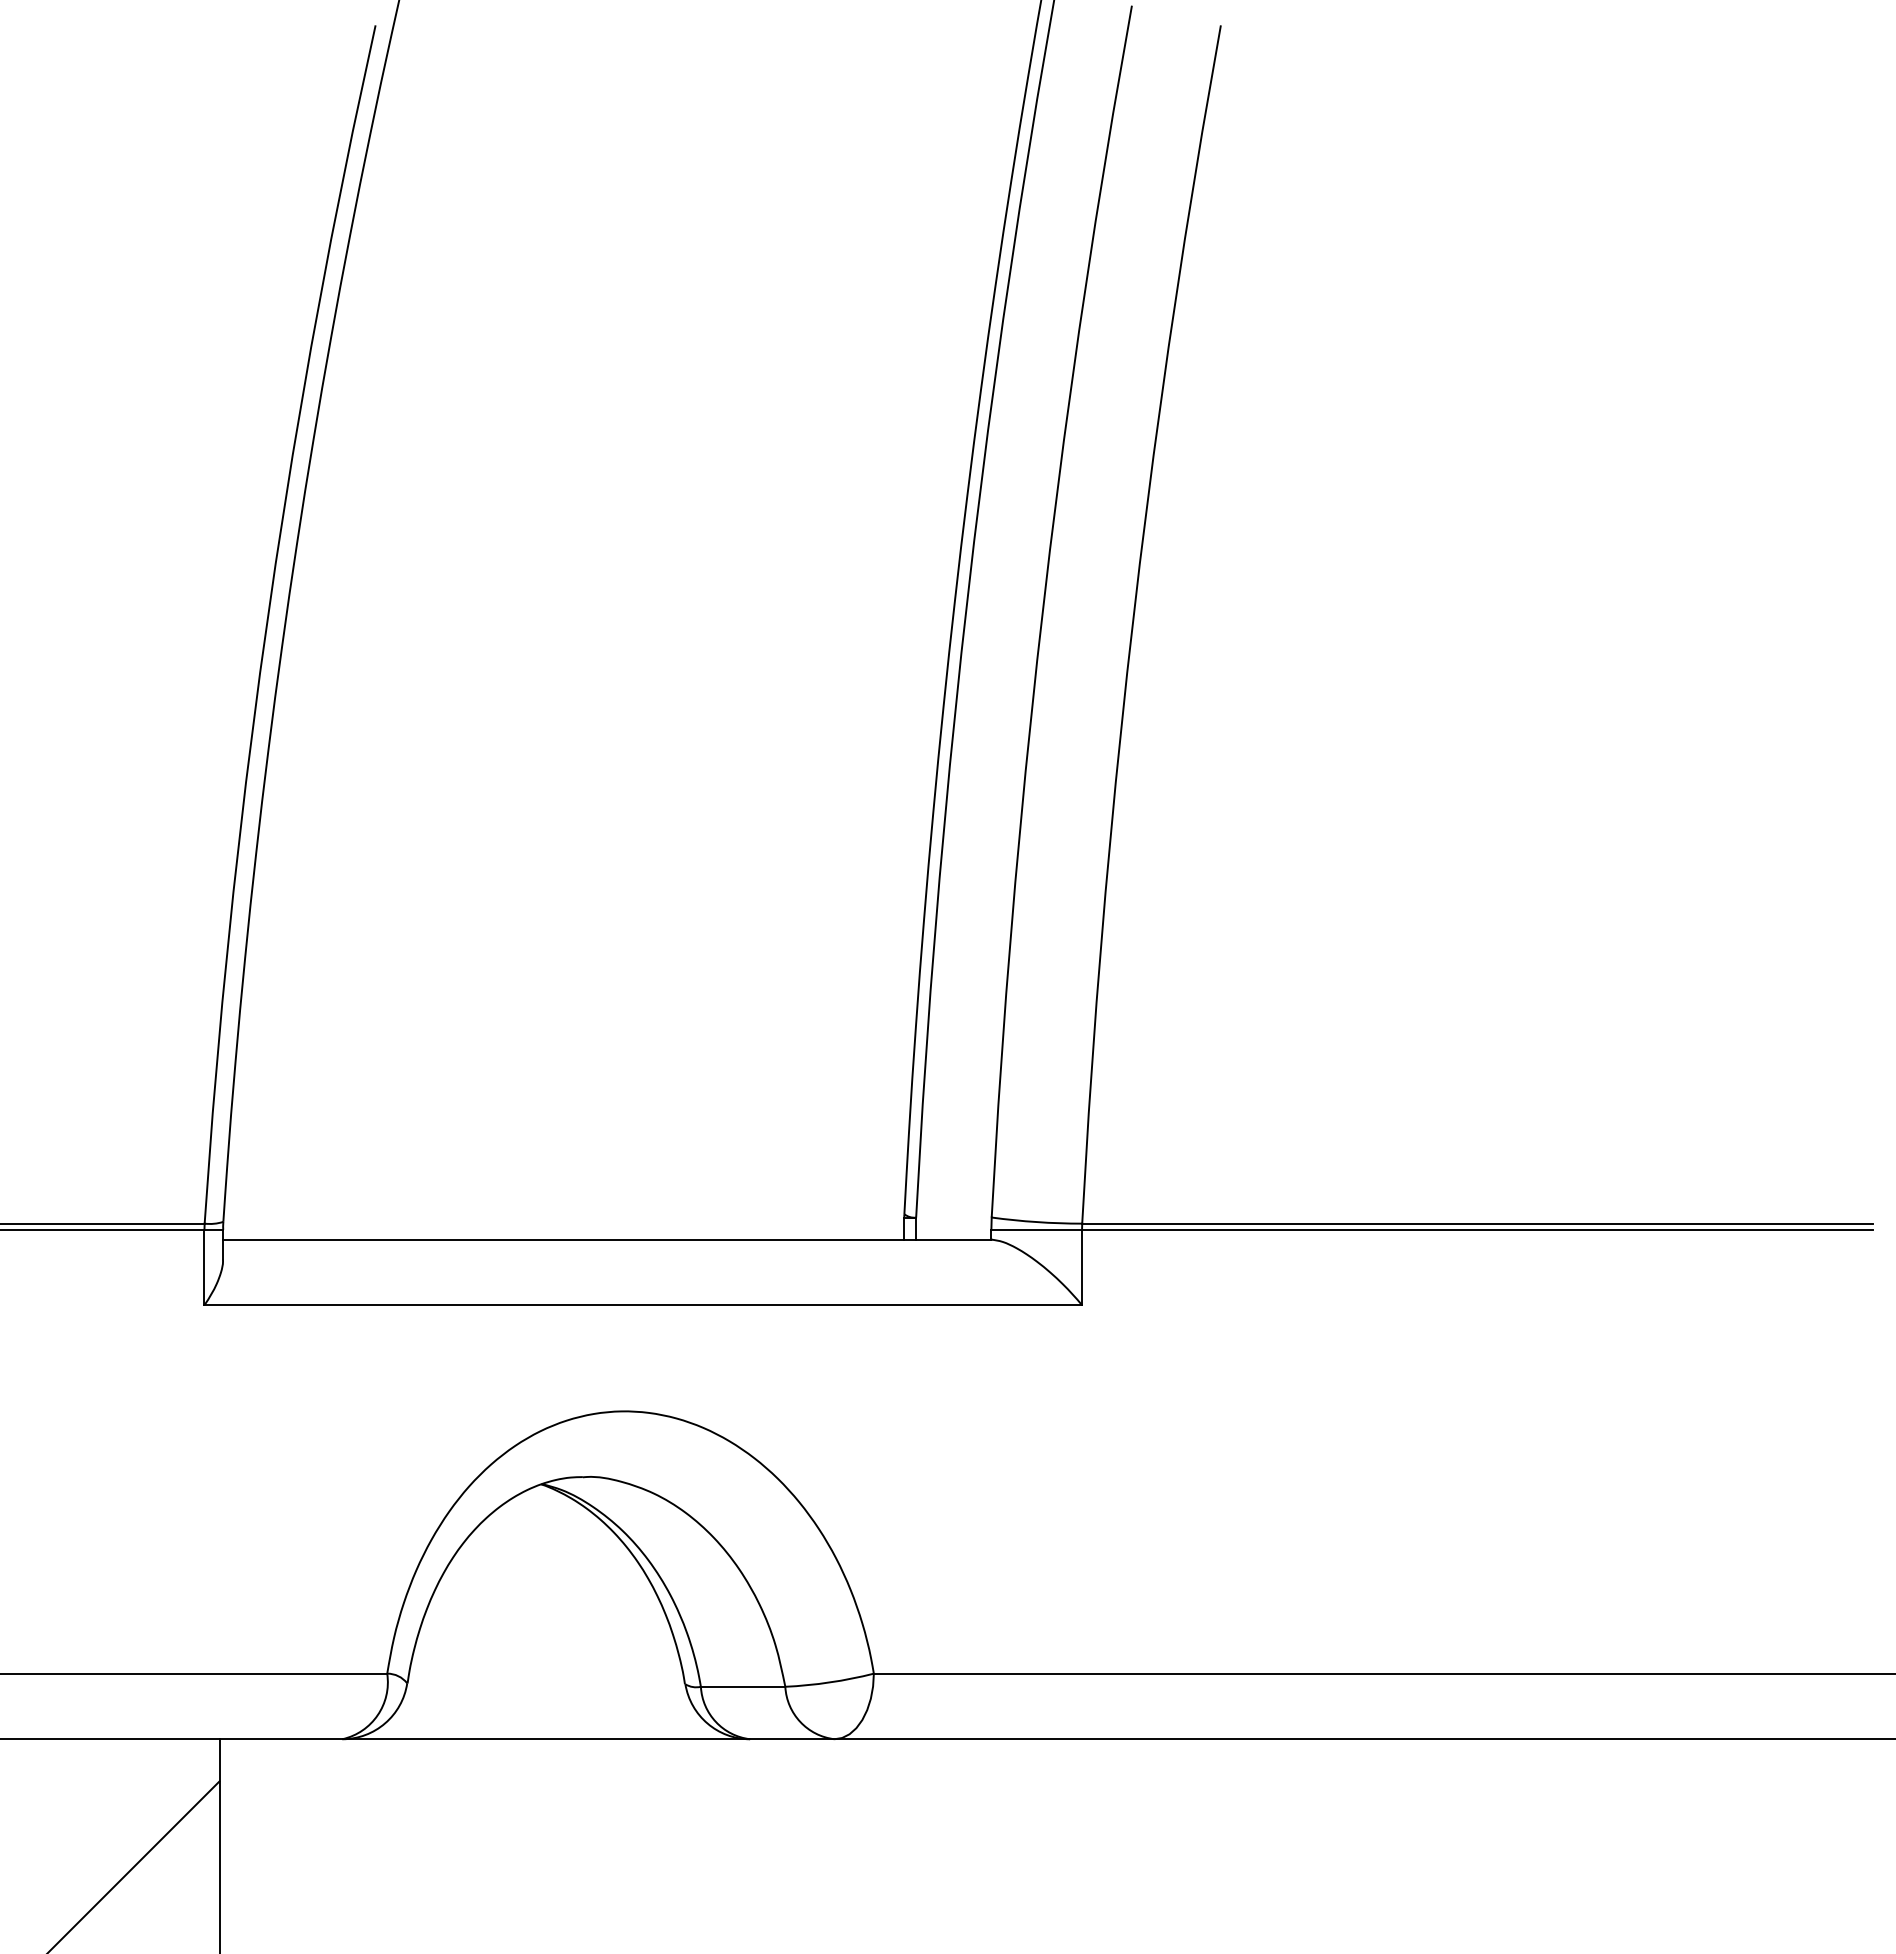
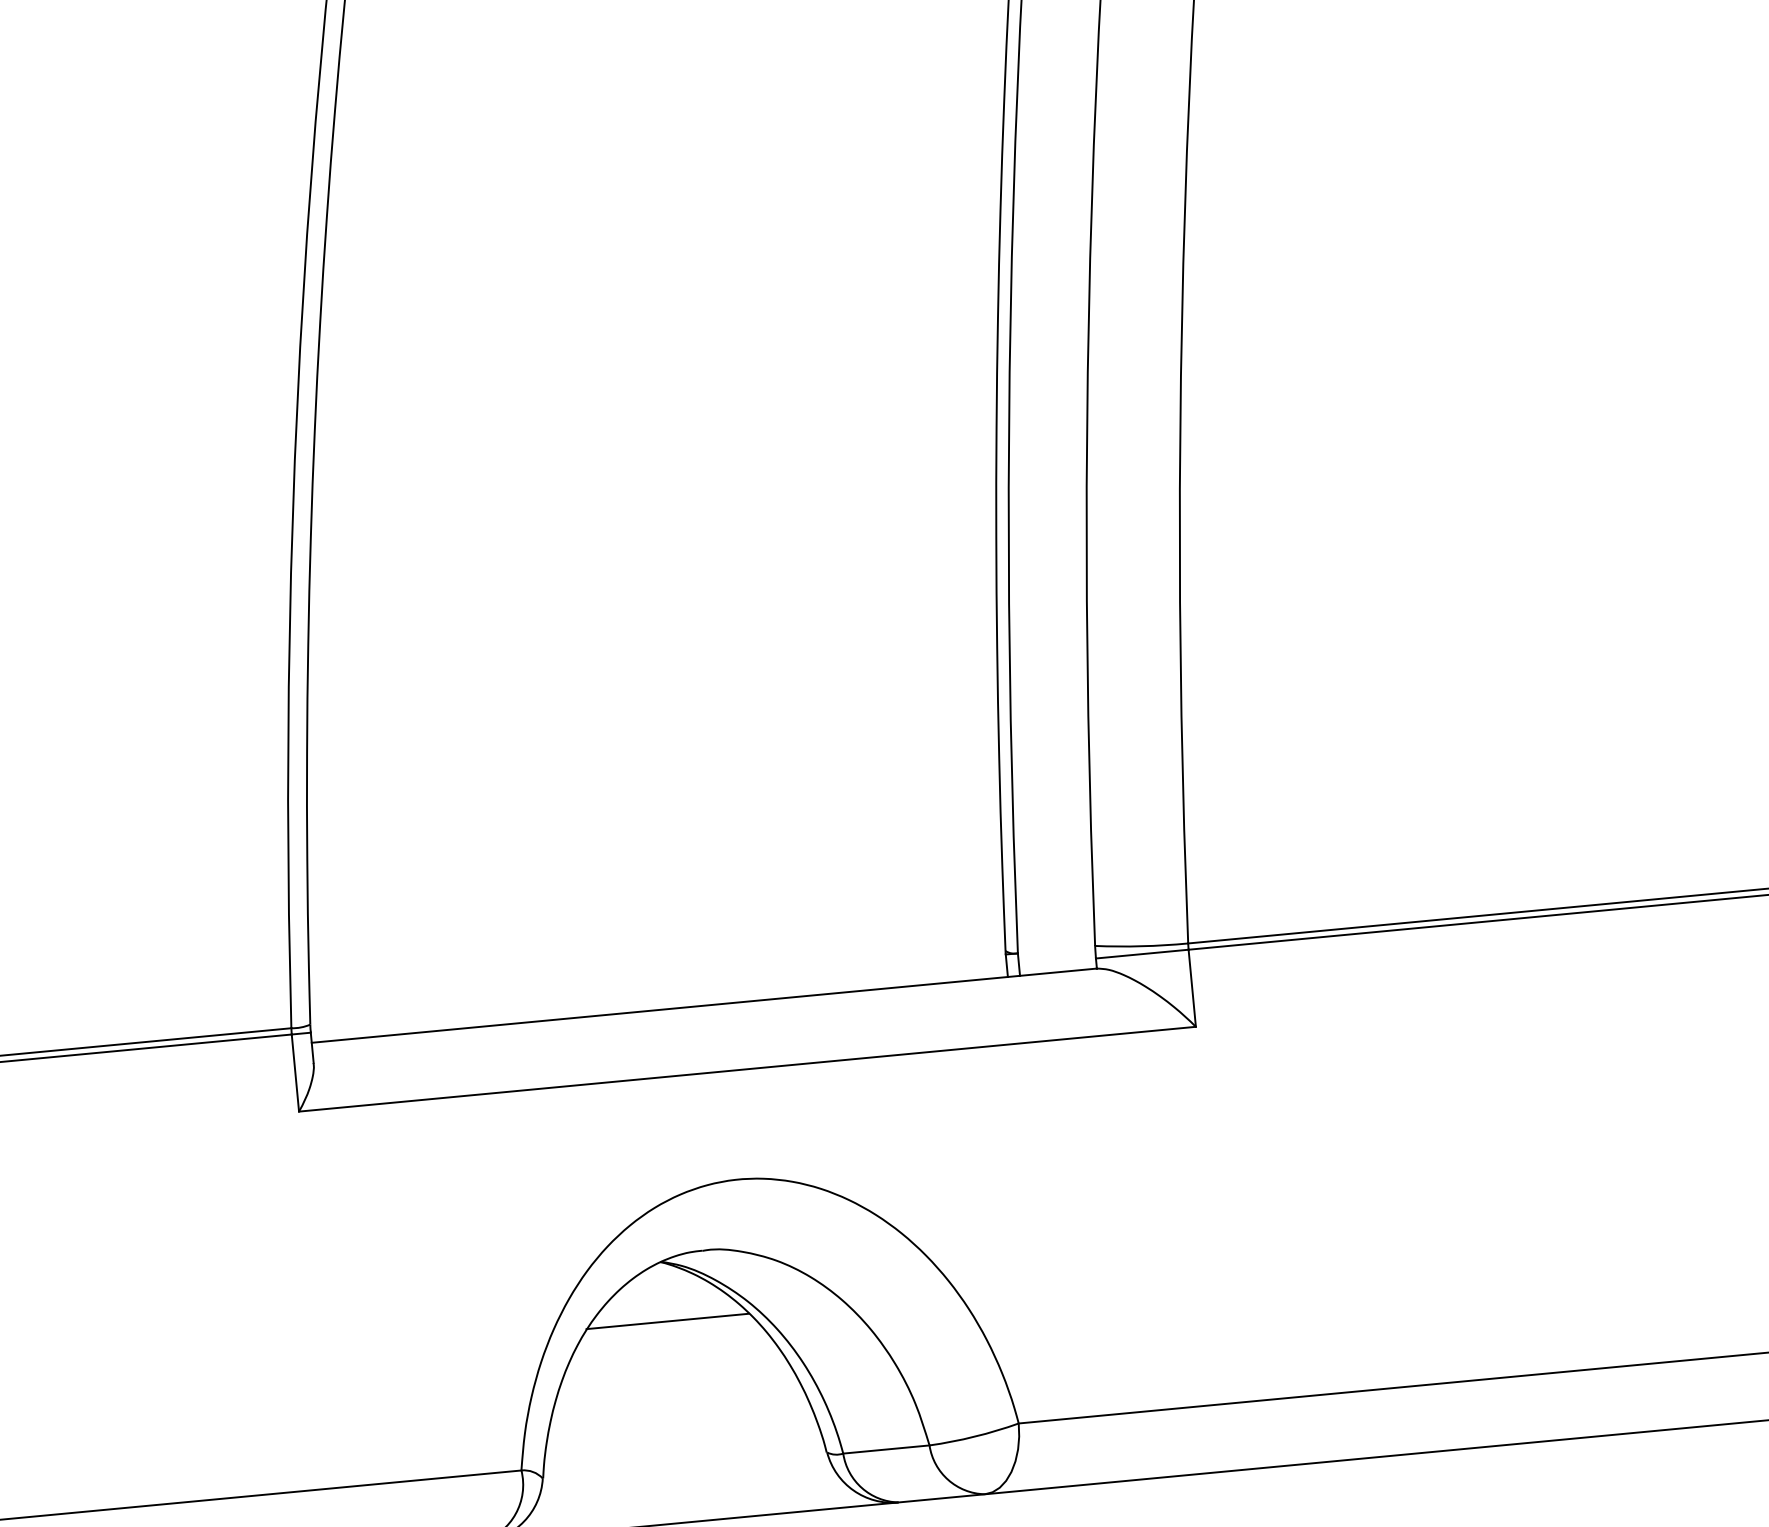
line: (542, 1542) -> (667, 1321), added

